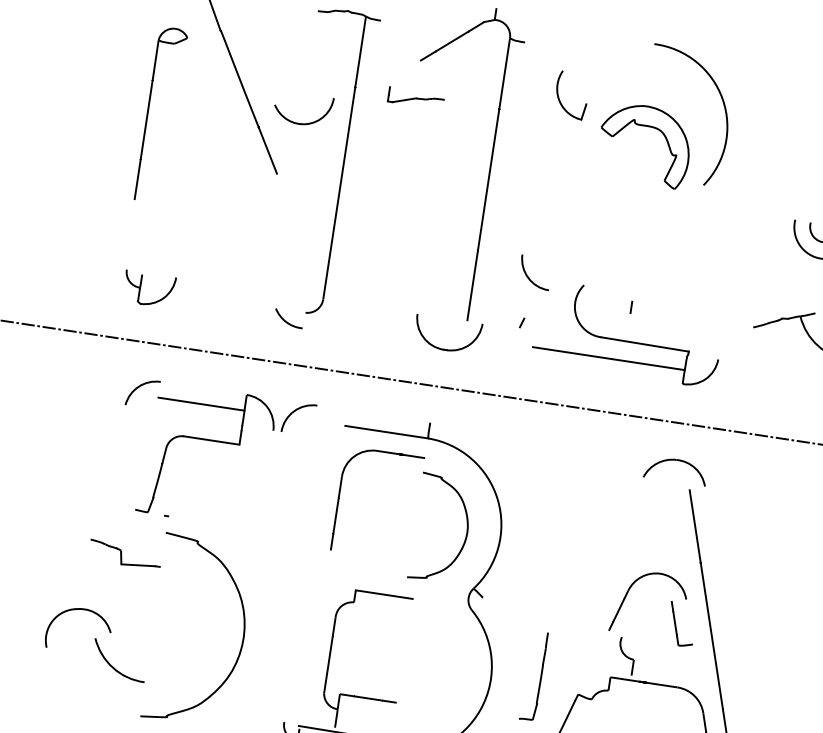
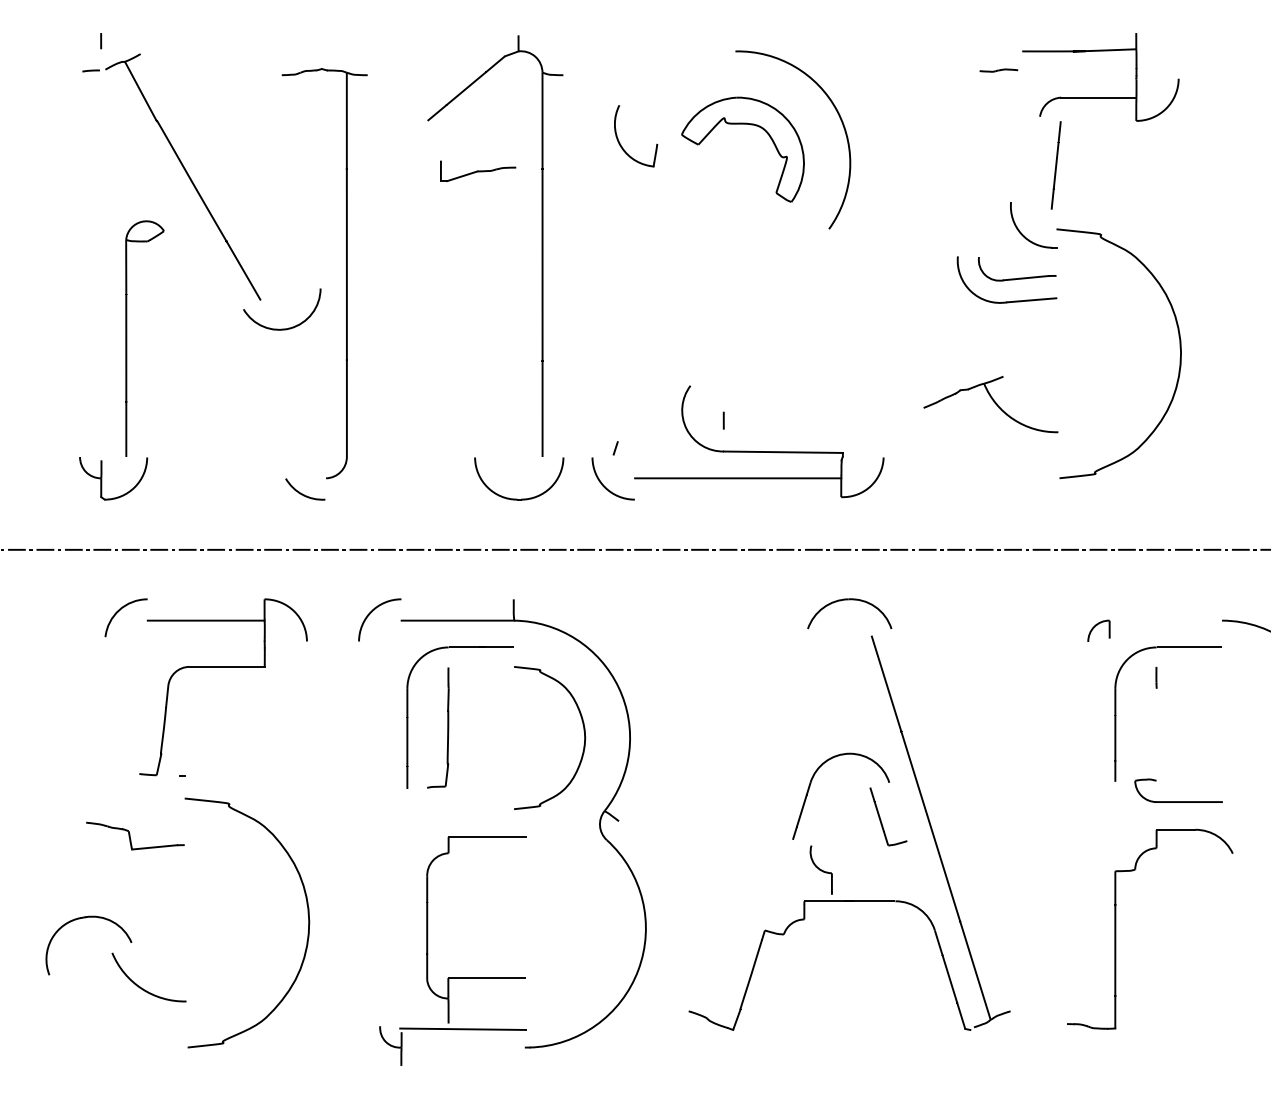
part: (416, 97) -> (478, 170), moved
part: (148, 112) -> (127, 338), moved
arc: (305, 123) -> (288, 327), moved
part: (647, 126) -> (742, 124), moved
arc: (528, 276) -> (604, 485), moved
line: (631, 307) -> (723, 420), moved
arc: (294, 412) -> (372, 612), moved
part: (540, 676) -> (447, 727), moved

